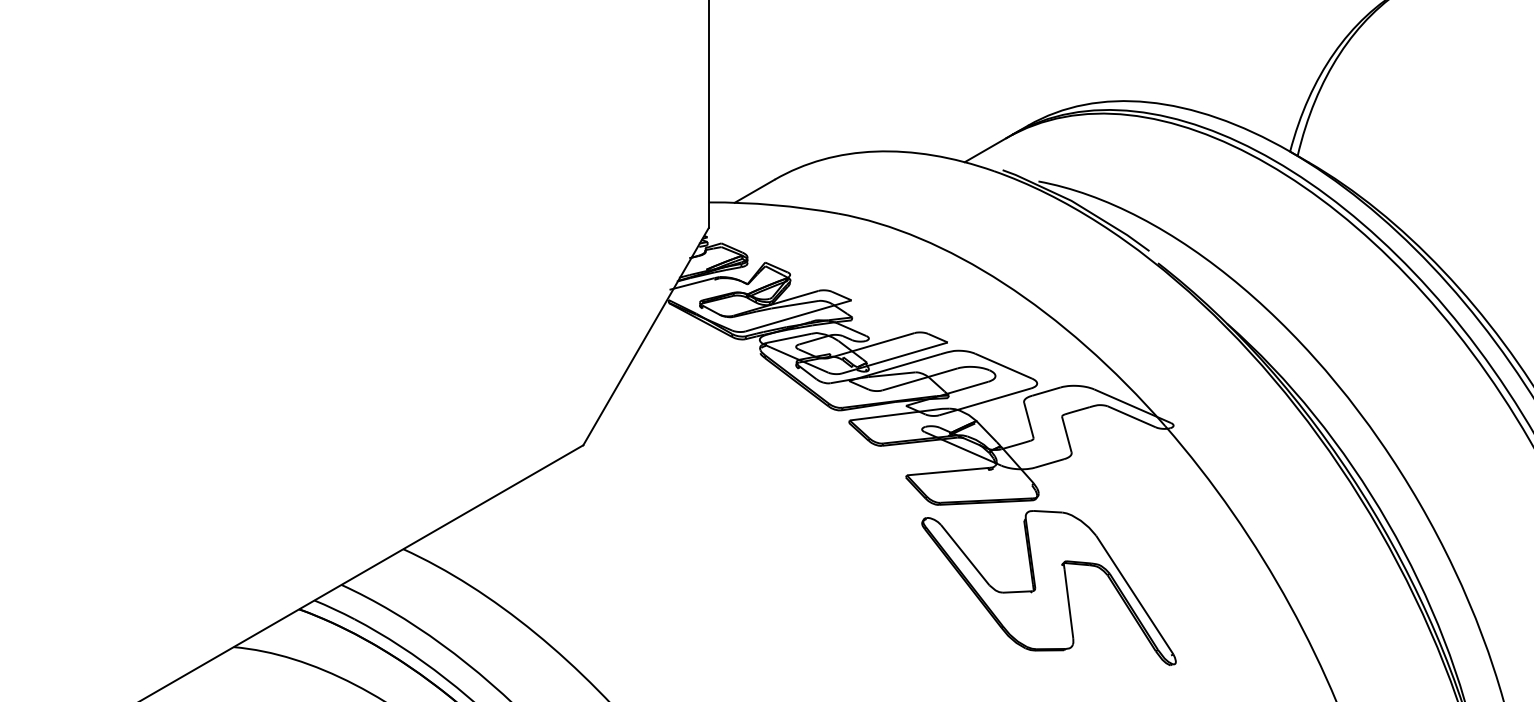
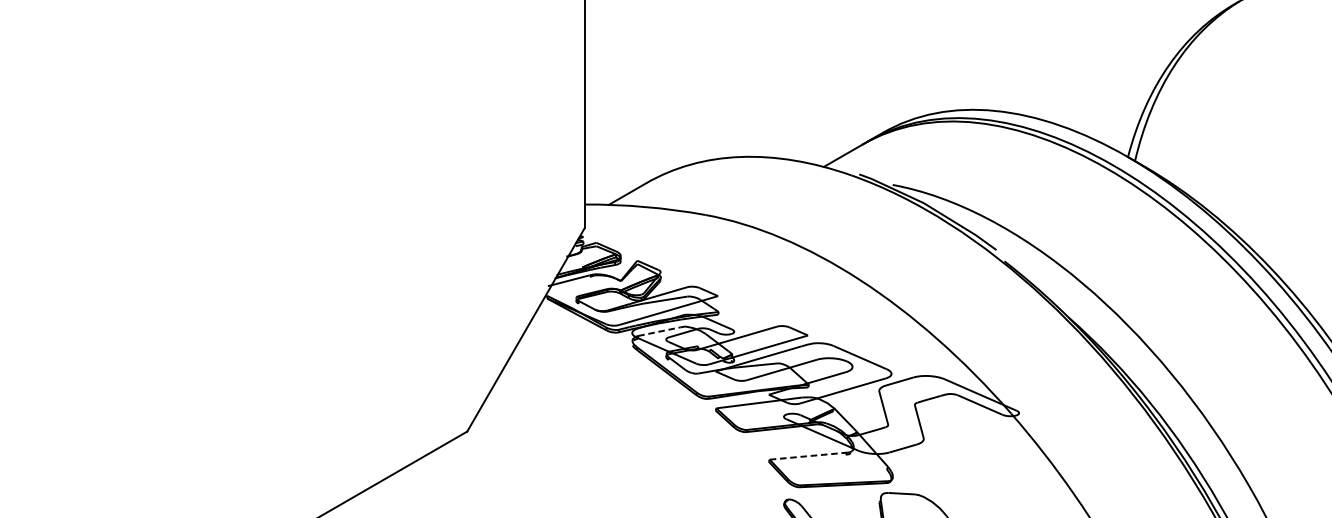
line: (788, 338) -> (659, 331), solid -> dashed
line: (948, 471) -> (808, 456), solid -> dashed

